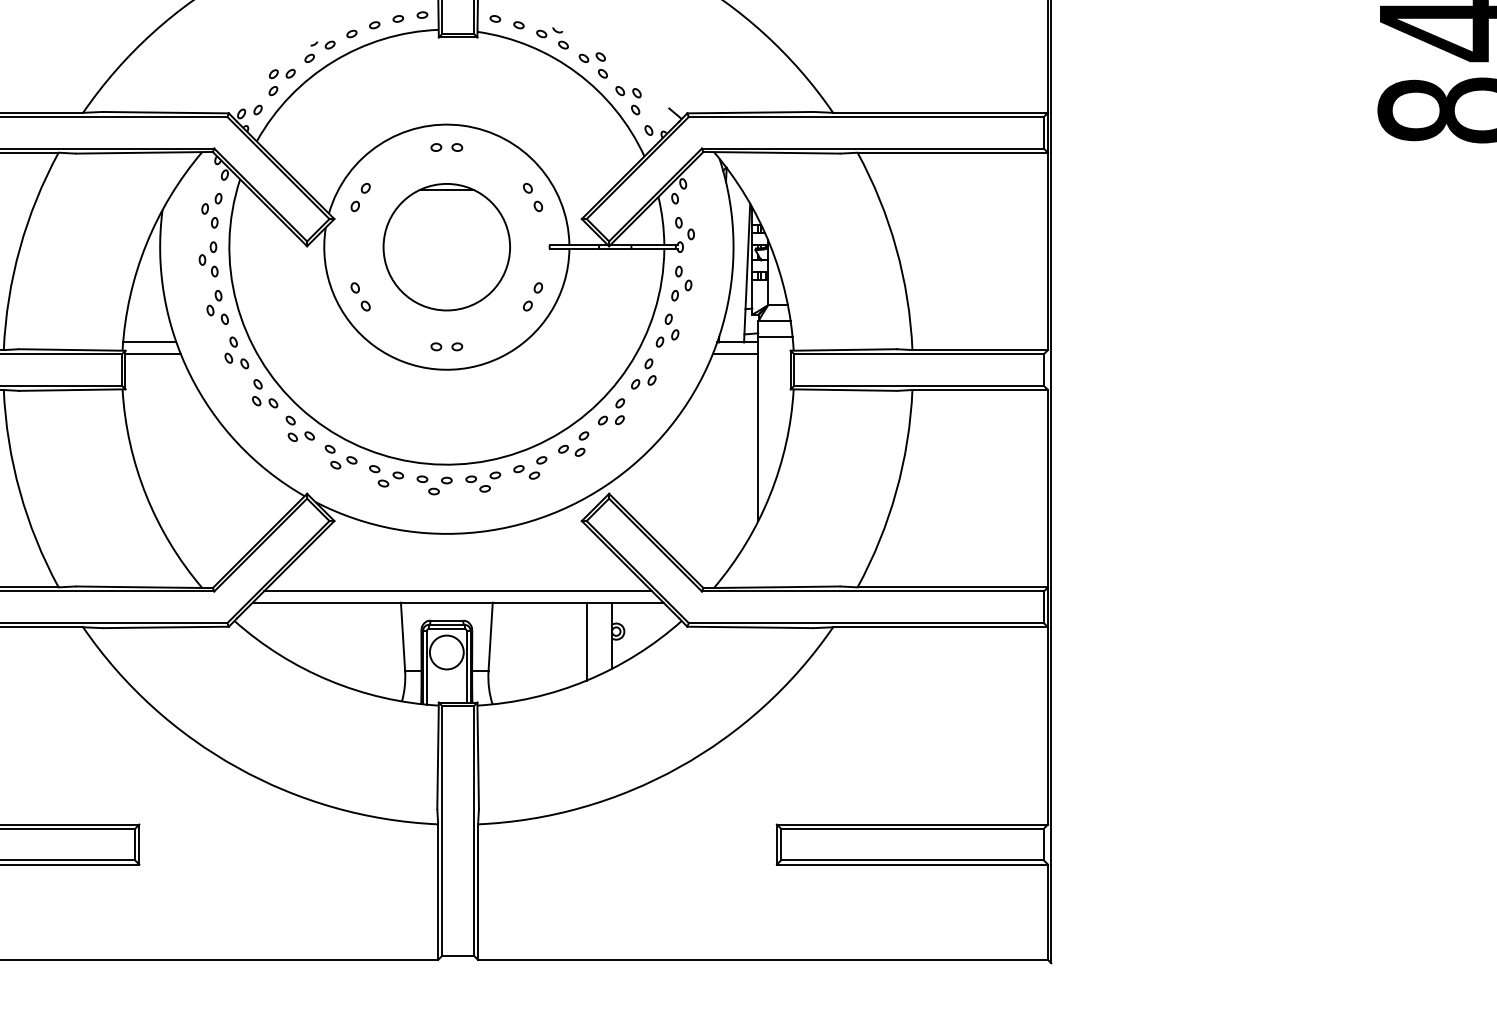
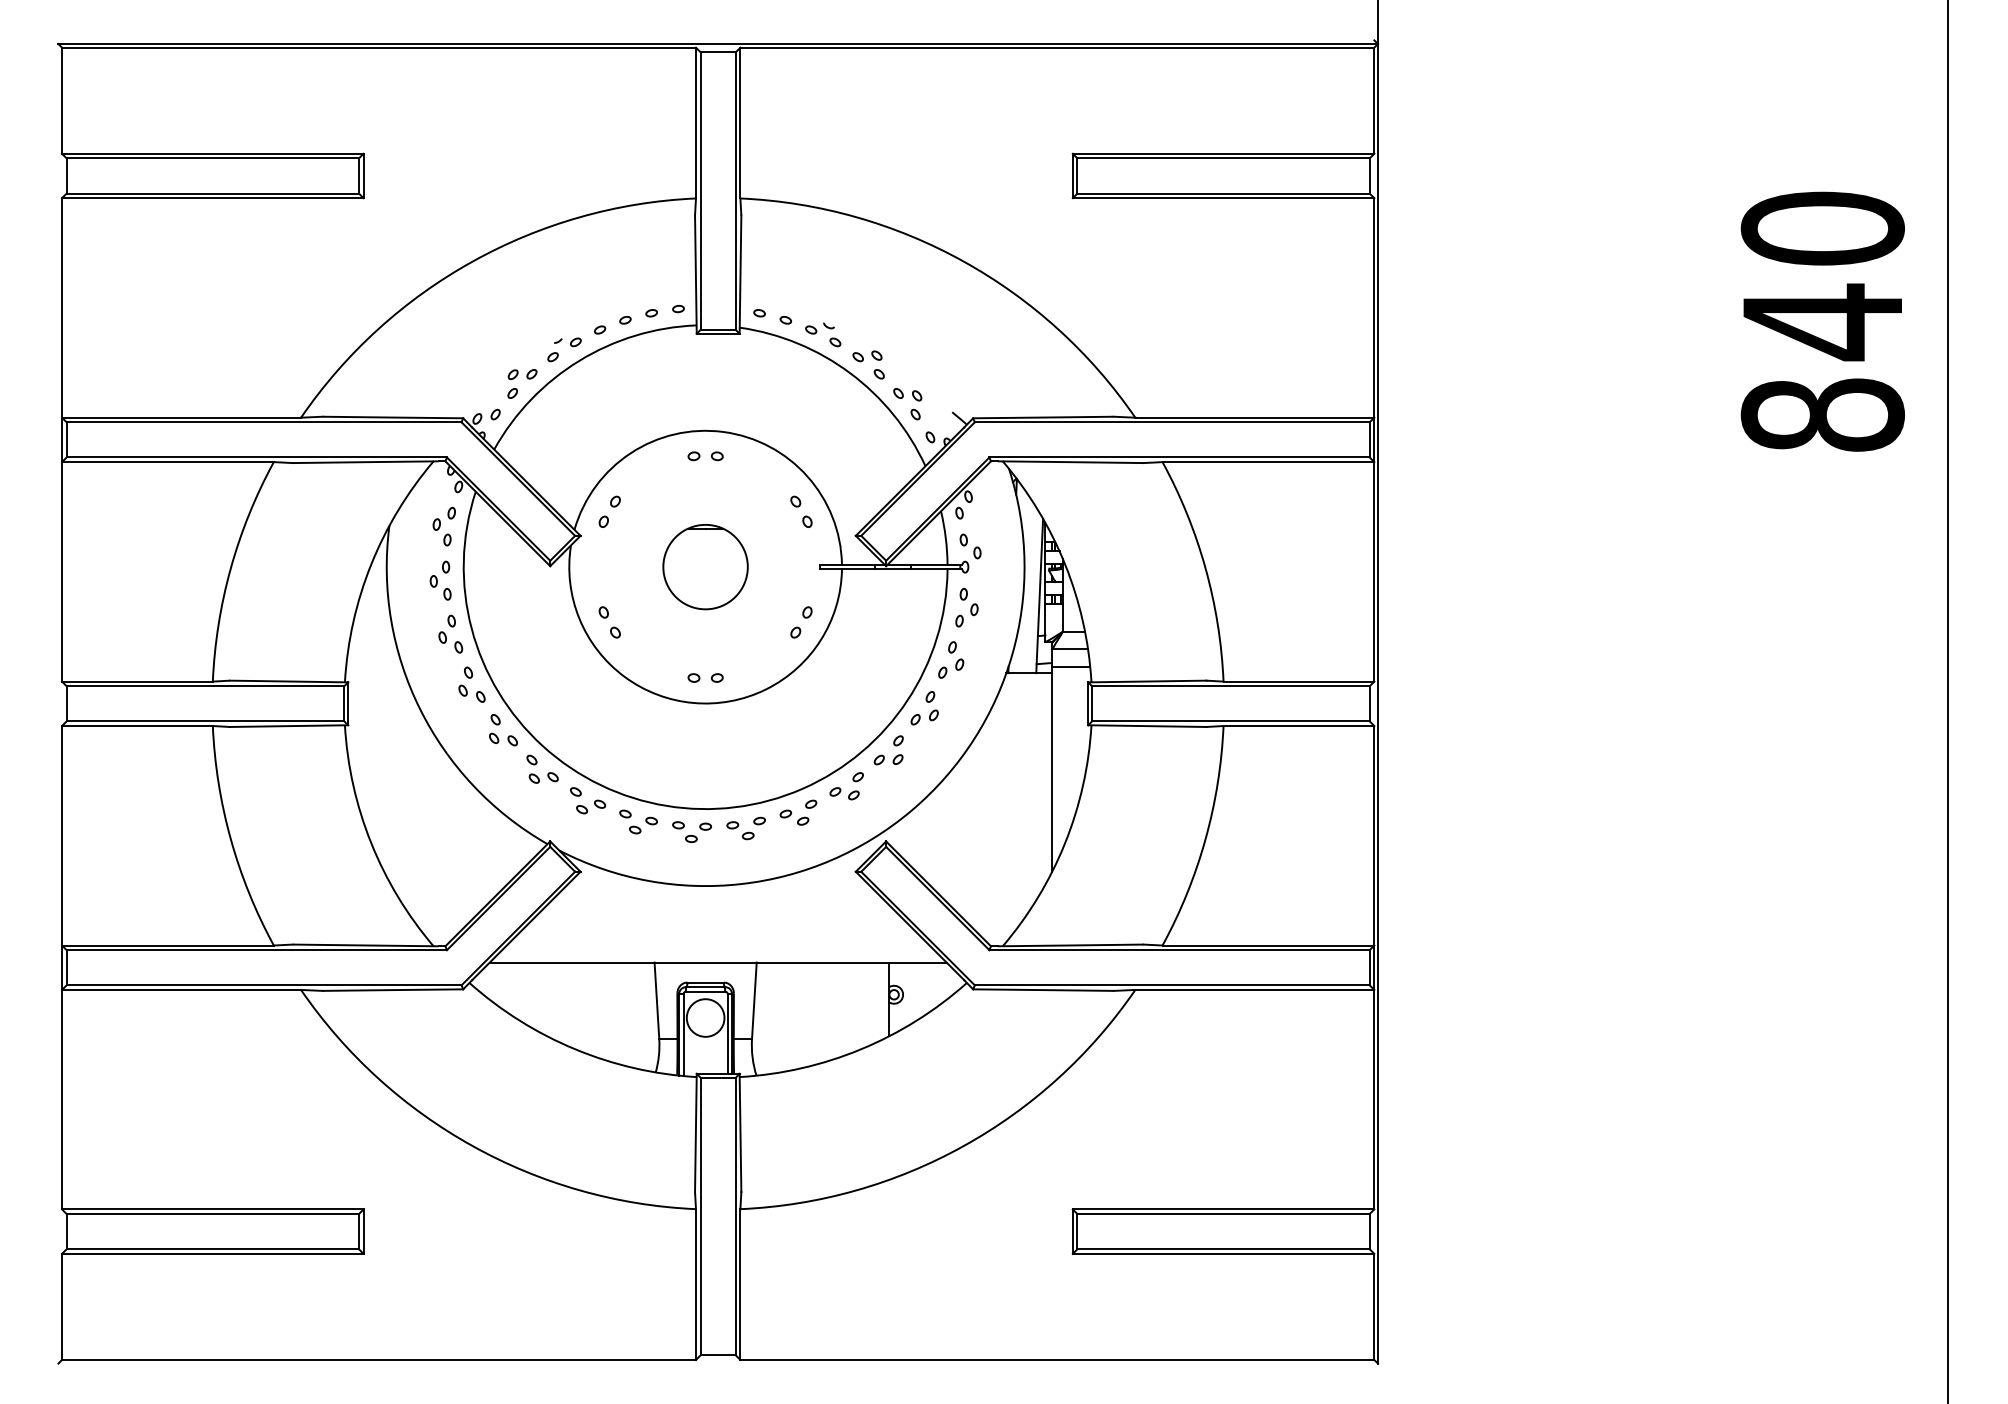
part: (446, 246) -> (705, 566), size x0.6
line: (149, 342) -> (374, 673), removed
line: (152, 353) -> (378, 685), removed
line: (735, 353) -> (1026, 685), removed
line: (457, 590) -> (717, 949), removed
line: (586, 641) -> (861, 1005), removed

